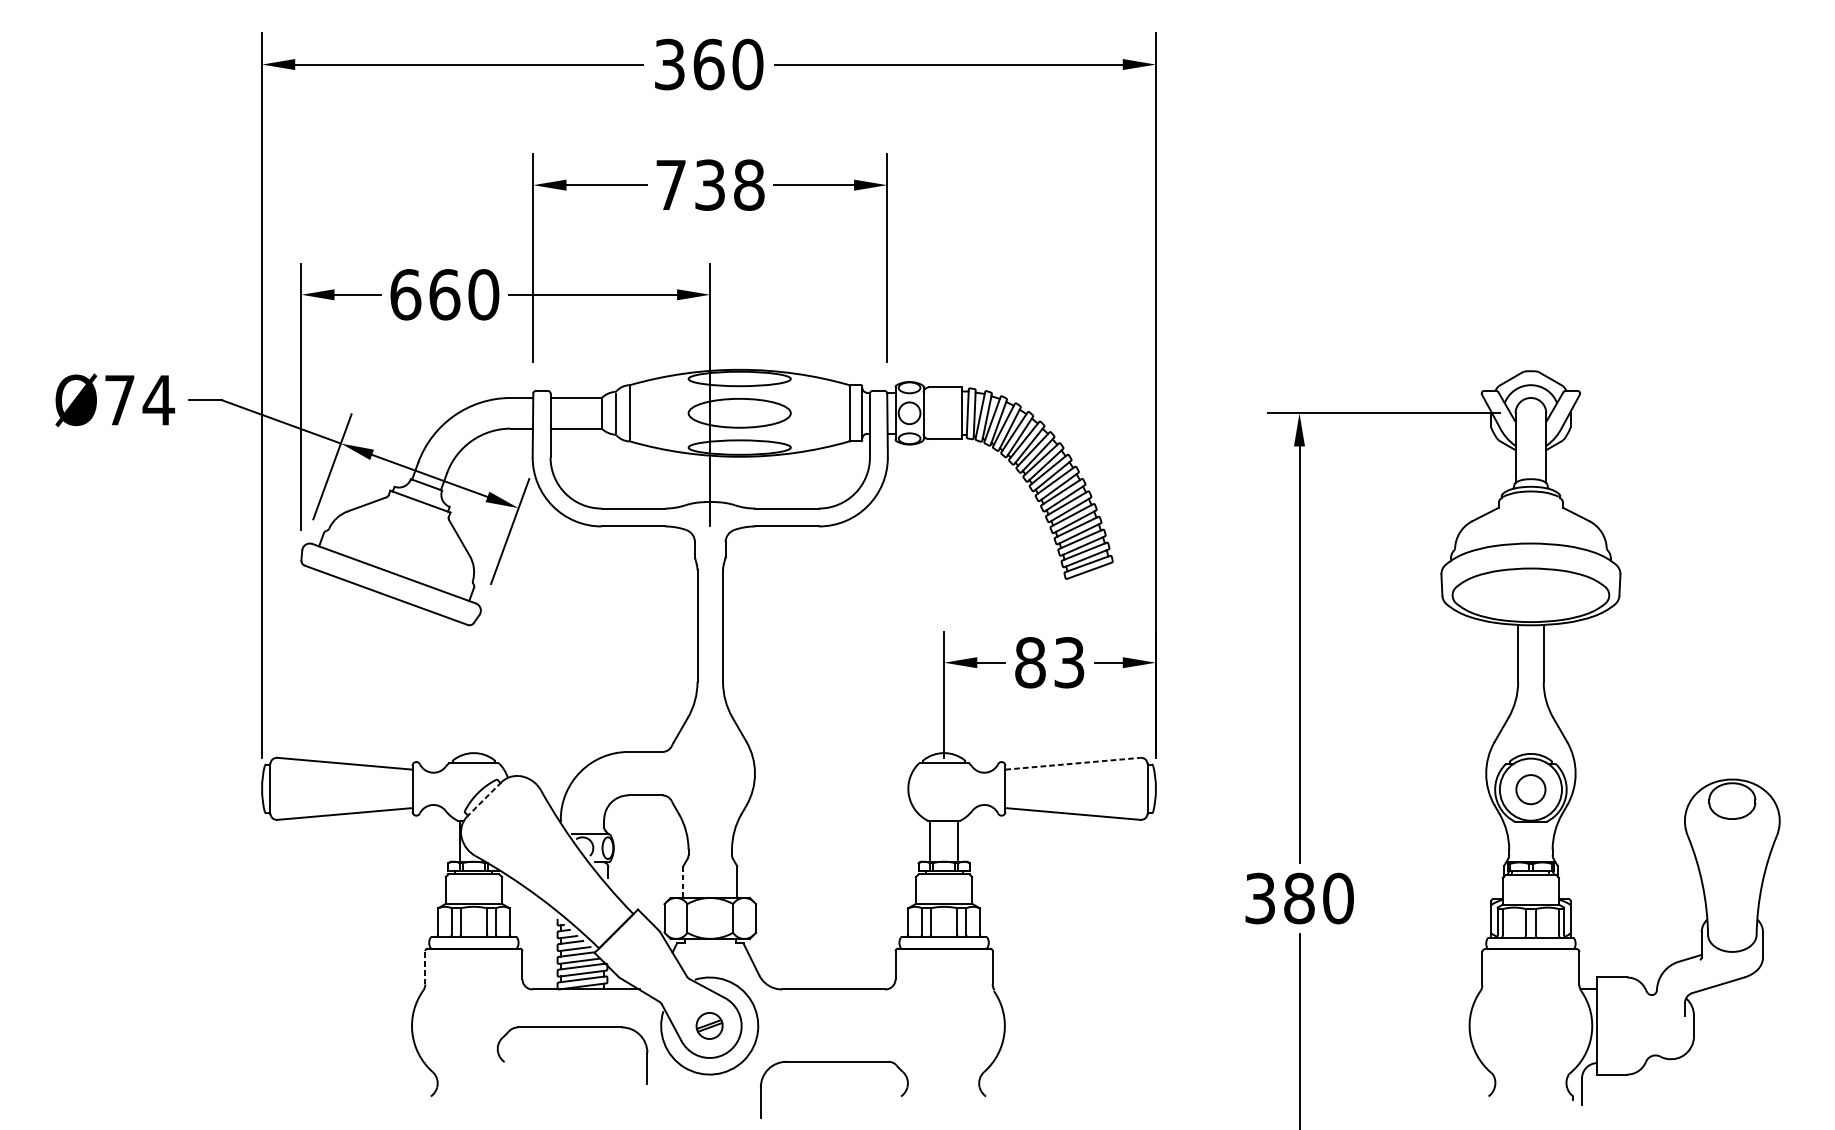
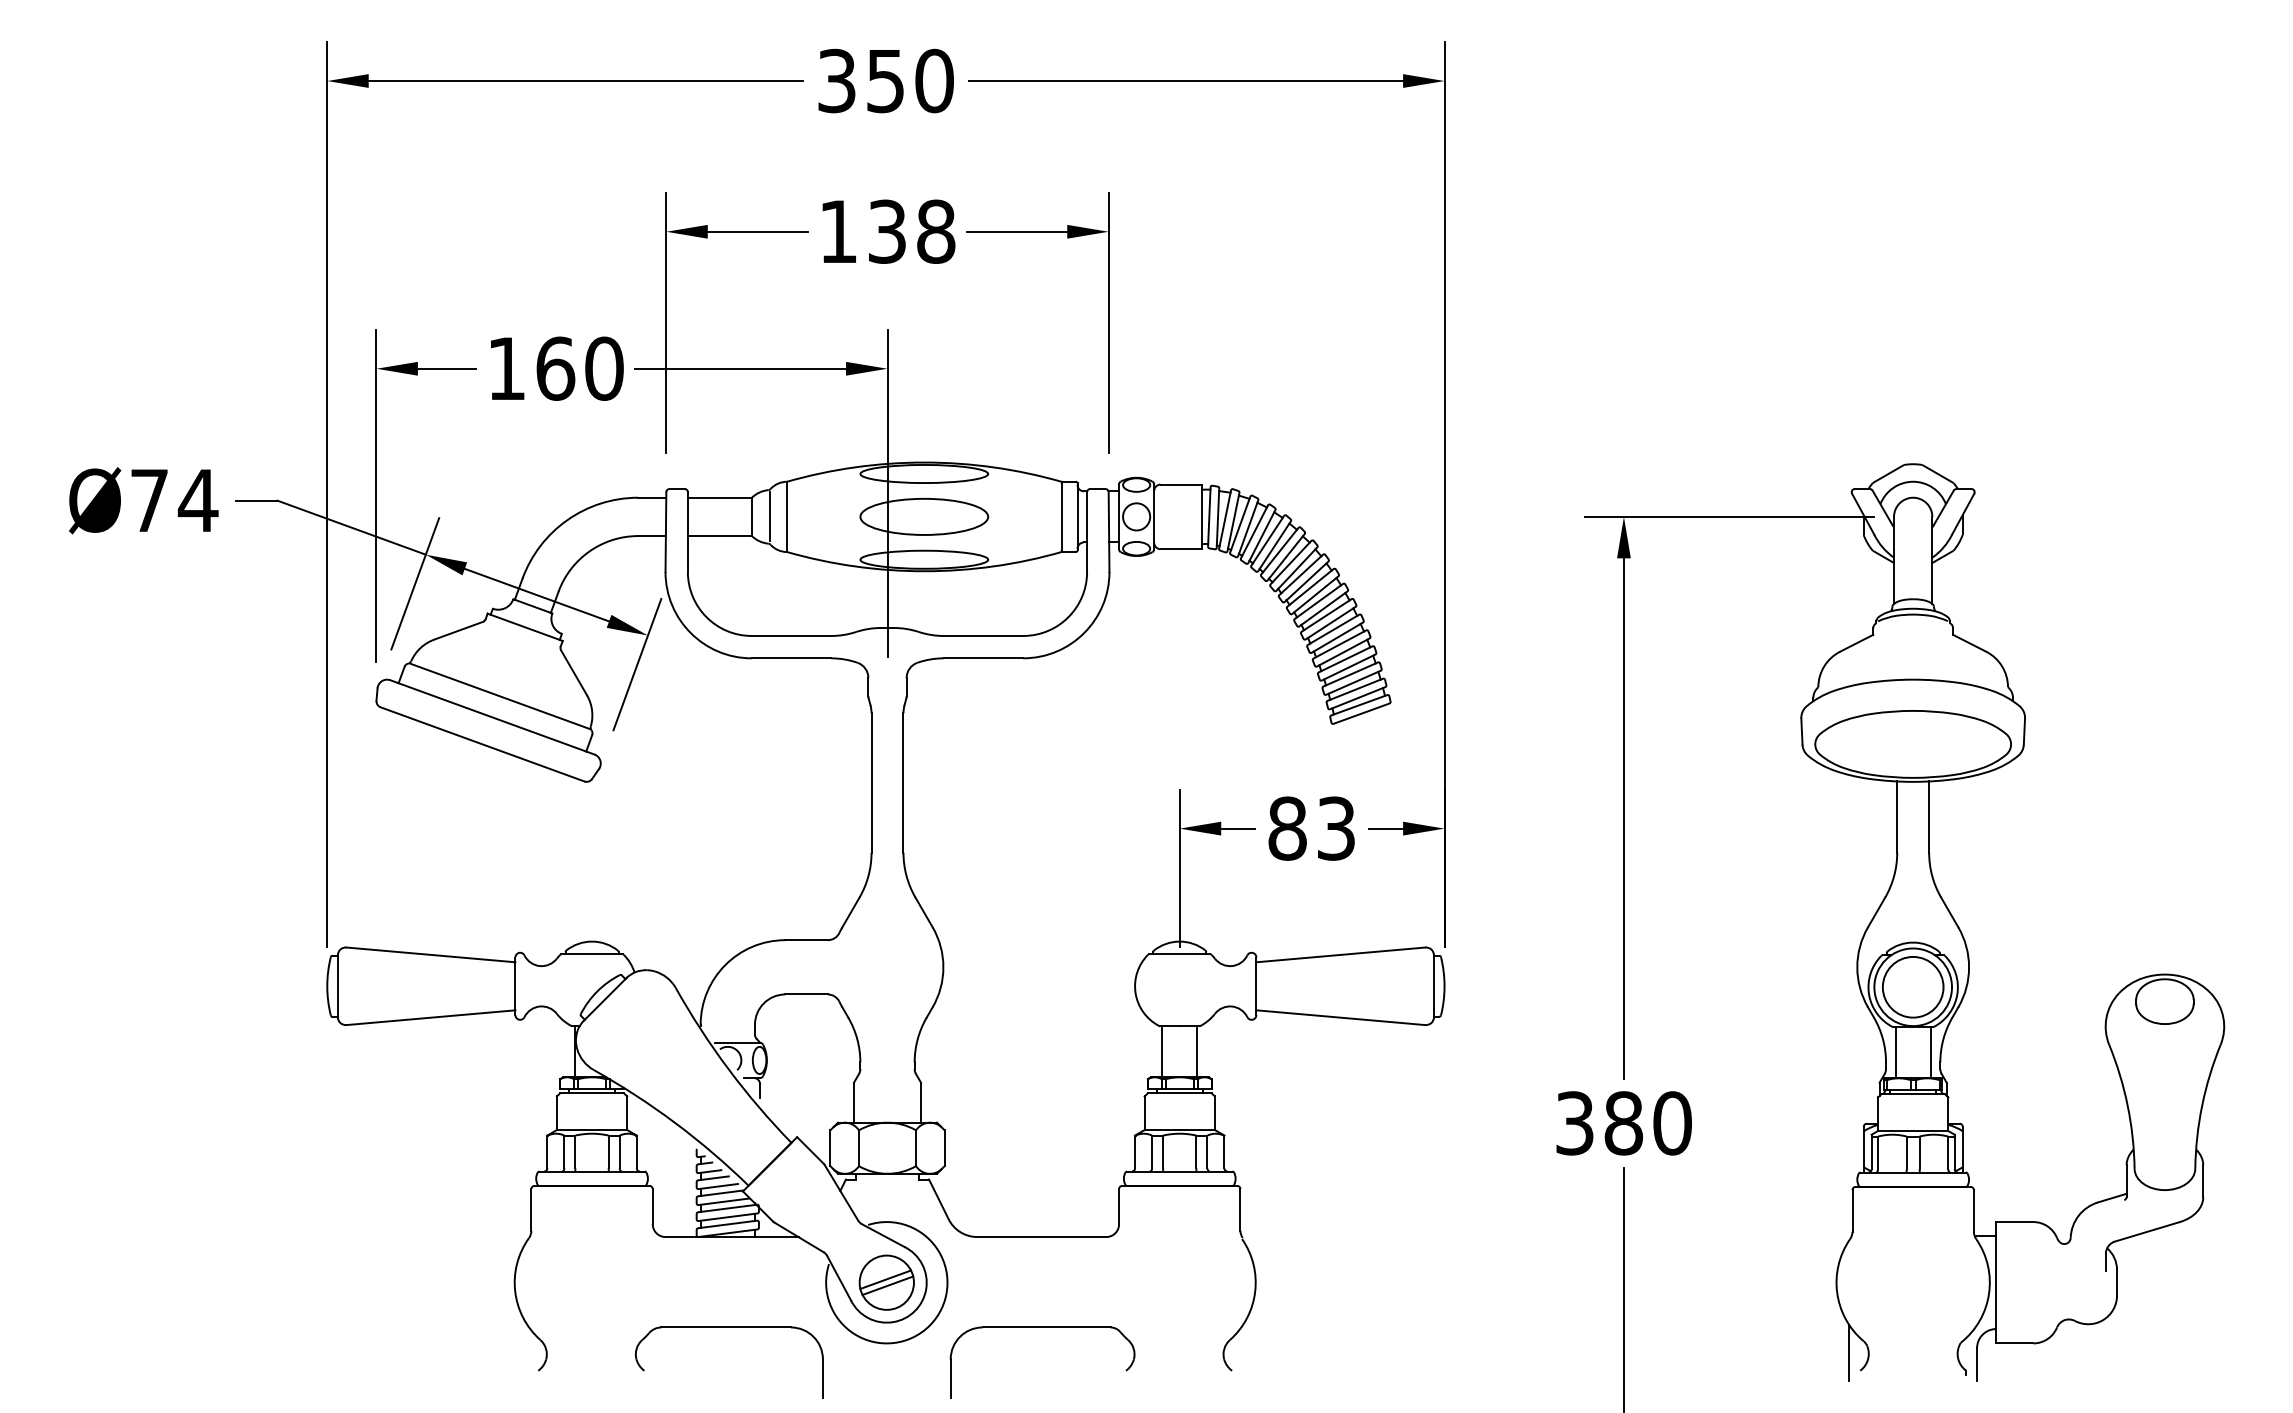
text: (709, 64) -> (886, 80), 360 -> 350
text: (671, 184) -> (838, 231), 738 -> 138
text: (406, 294) -> (507, 368), 660 -> 160
line: (399, 556) -> (499, 695), added
line: (1072, 763) -> (1340, 954), dashed -> solid
circle: (1530, 789) -> (1912, 986), size x1.67
line: (483, 799) -> (604, 999), dashed -> solid
line: (1516, 841) -> (1895, 1052), added
line: (1544, 841) -> (1930, 1052), added
line: (683, 881) -> (853, 1102), dashed -> solid
line: (425, 967) -> (531, 1209), dashed -> solid
part: (709, 1025) -> (886, 1282), size x1.67
part: (572, 1027) -> (729, 1327), moved
line: (1479, 1082) -> (1849, 1353), added

